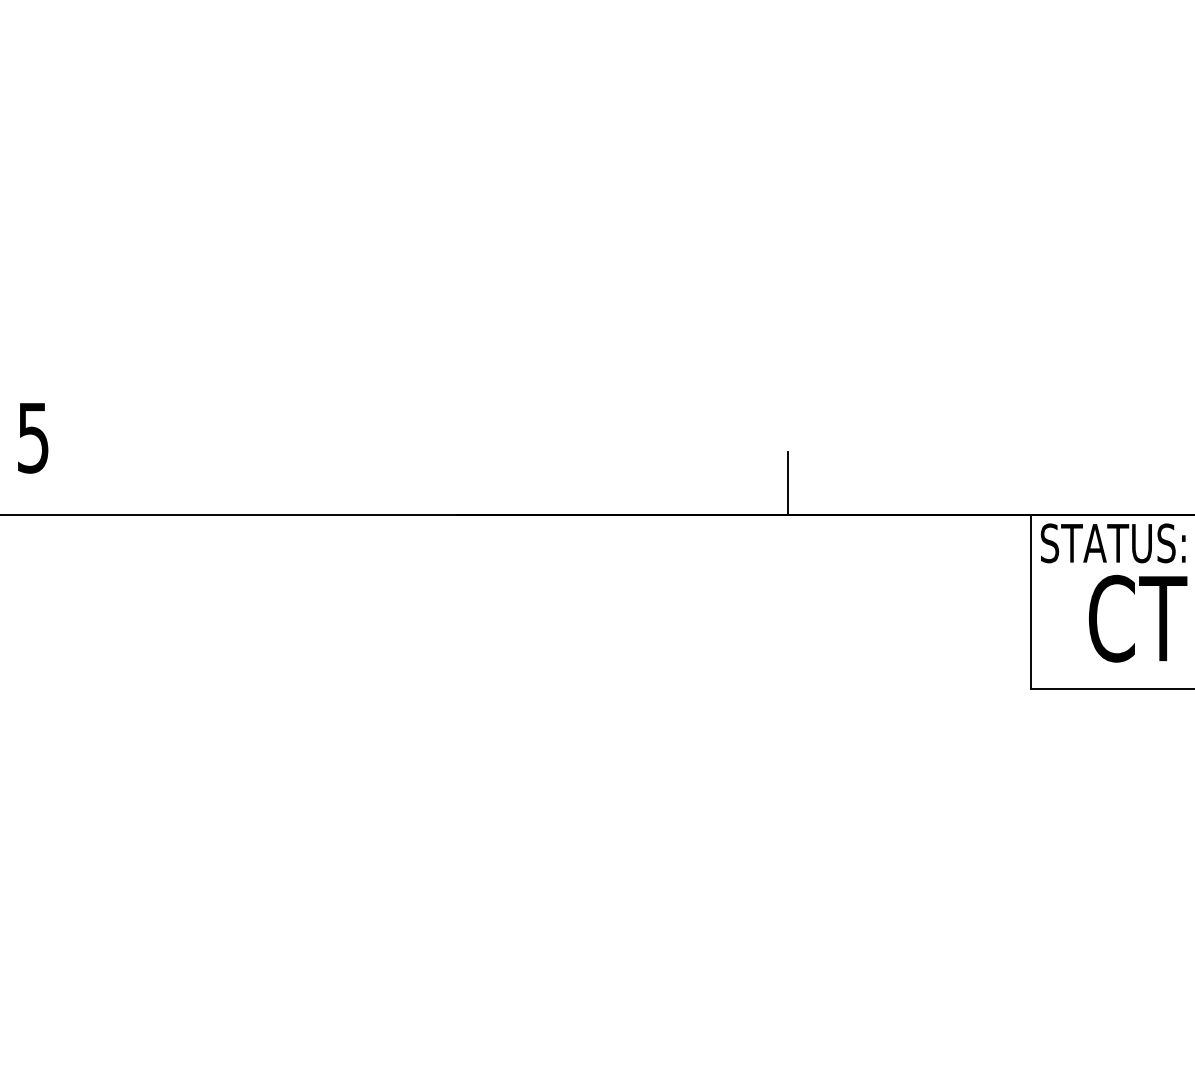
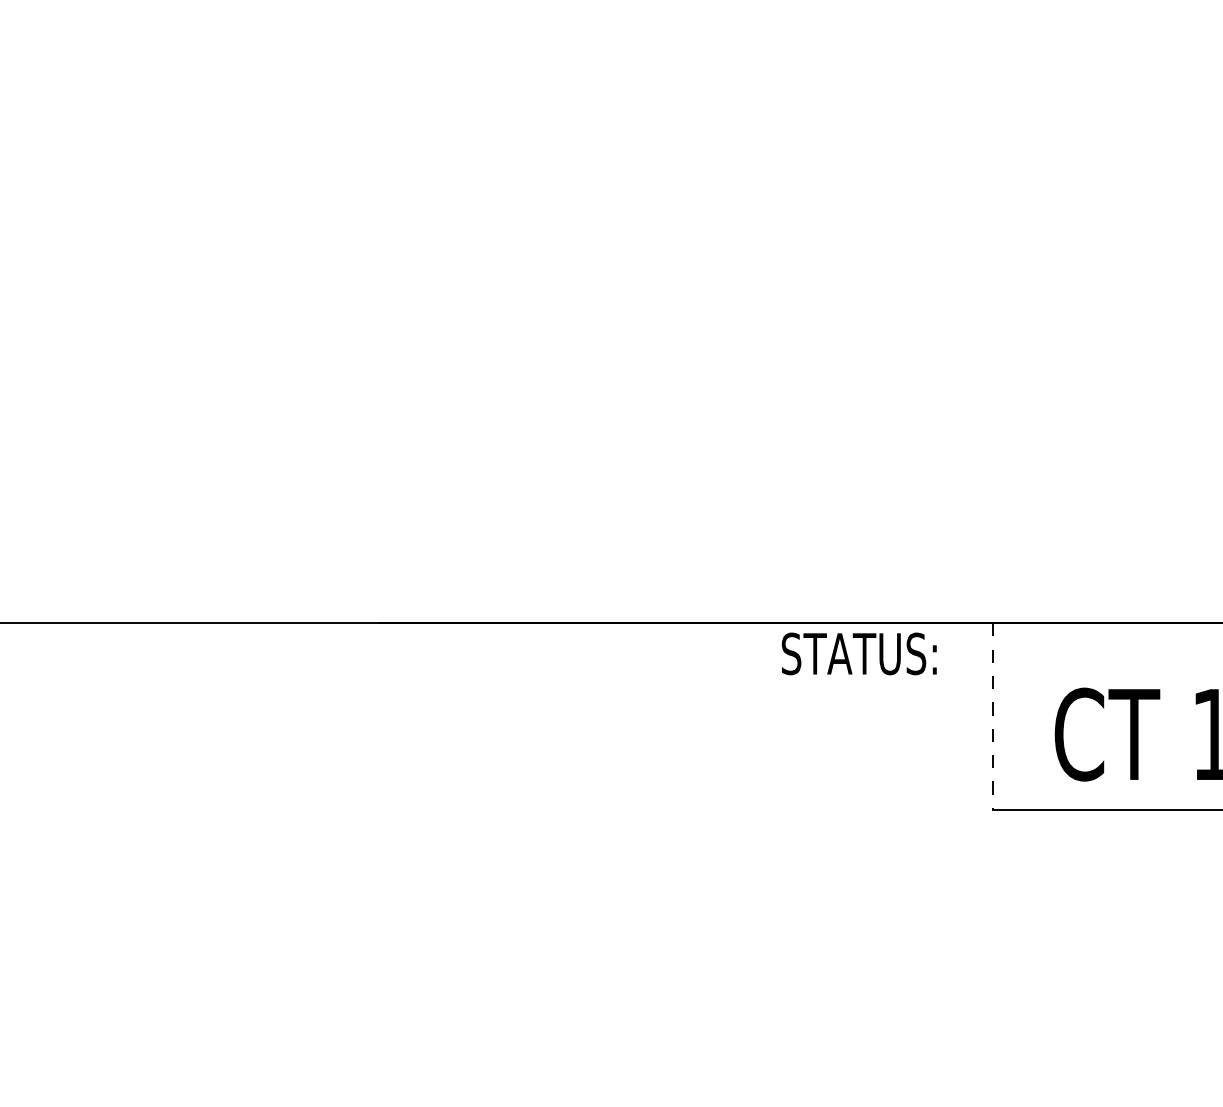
line: (788, 482) -> (733, 588), removed
text: (1112, 543) -> (858, 654), moved
line: (1031, 602) -> (993, 717), solid -> dashed

